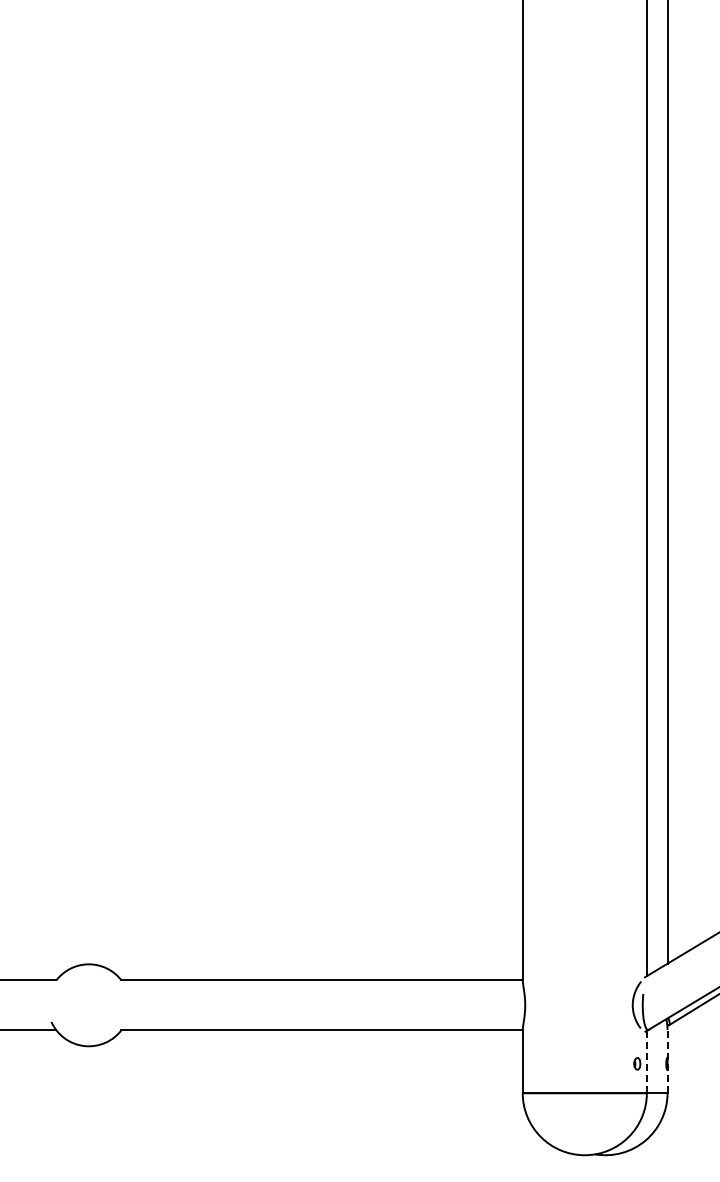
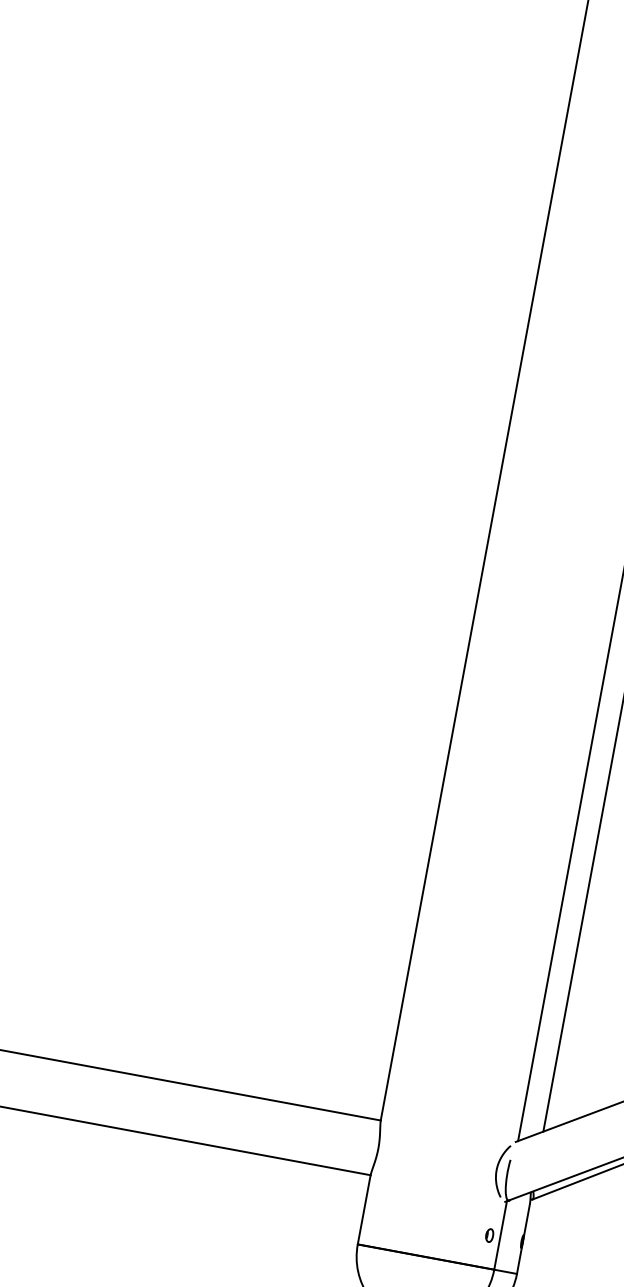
line: (646, 1061) -> (500, 1234), dashed -> solid
line: (667, 1061) -> (523, 1239), dashed -> solid

